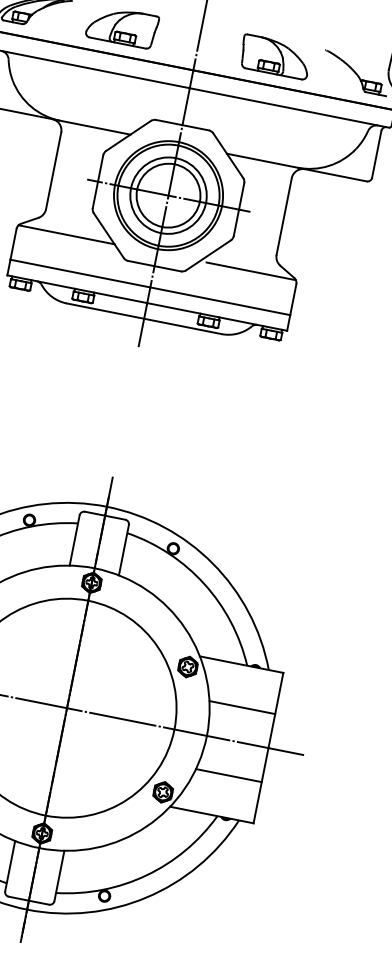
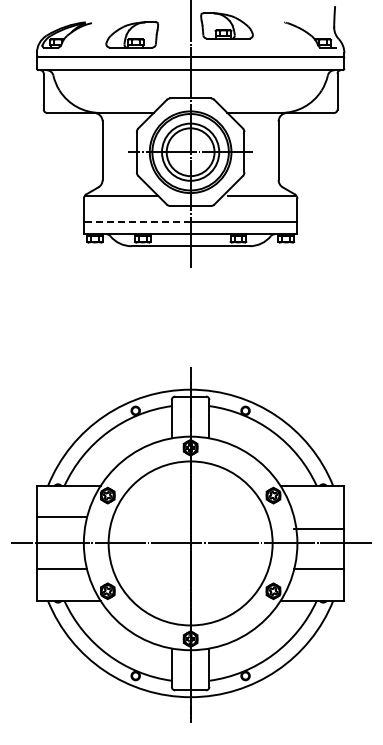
part: (274, 56) -> (226, 25), moved
line: (79, 273) -> (136, 222), solid -> dashed
line: (242, 707) -> (319, 529), moved

